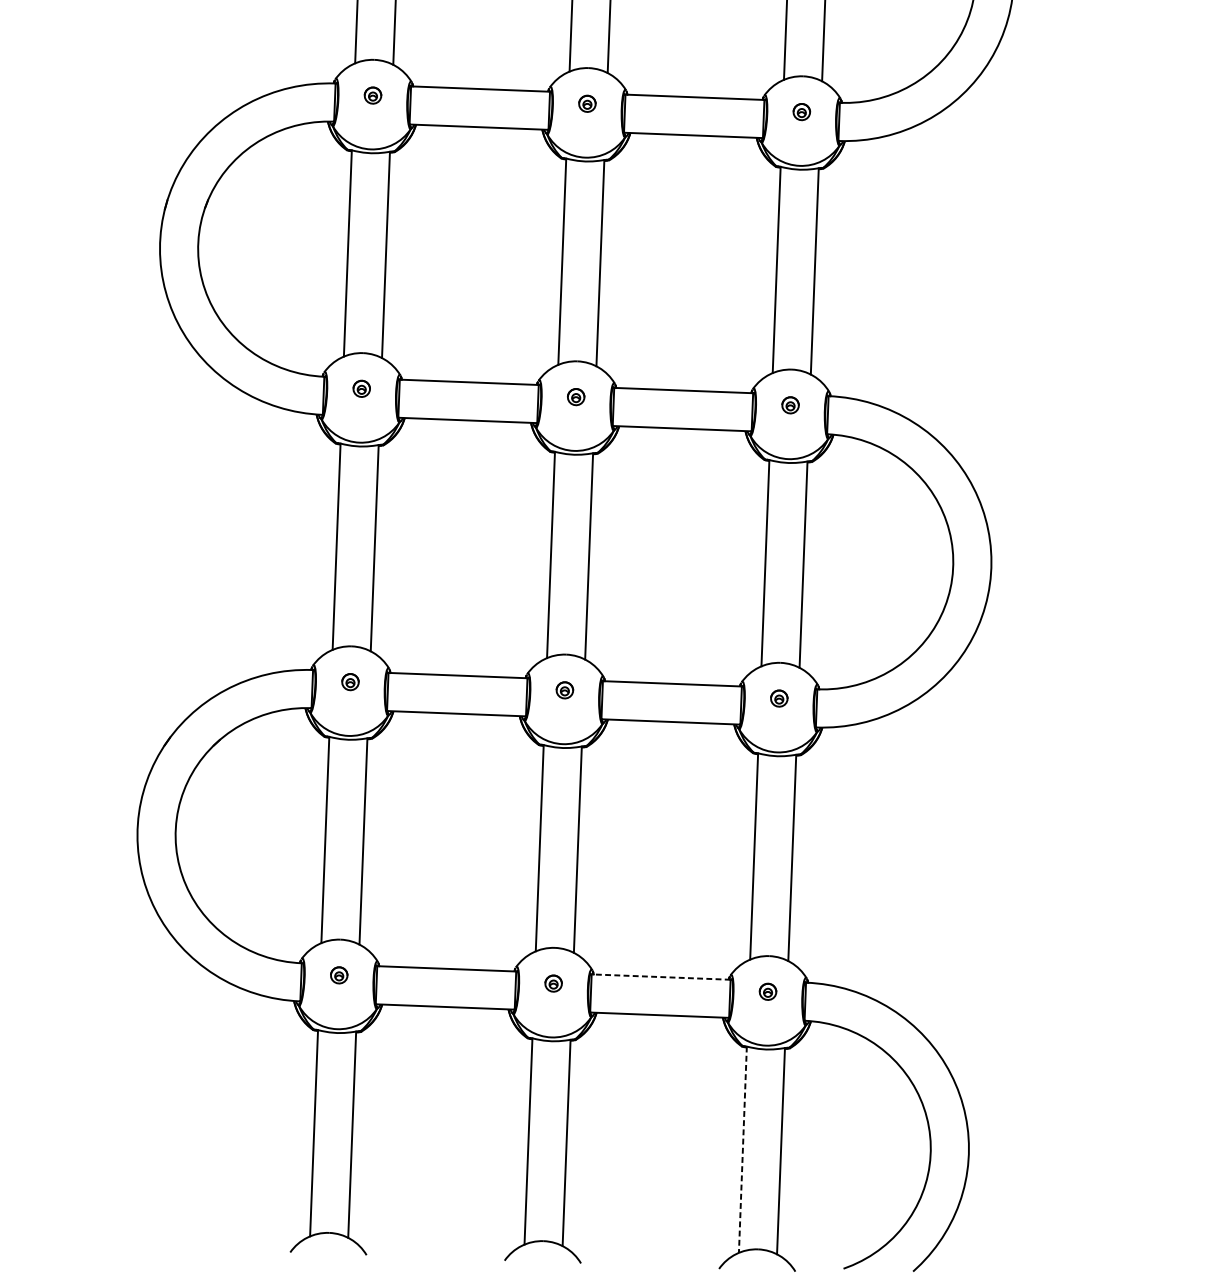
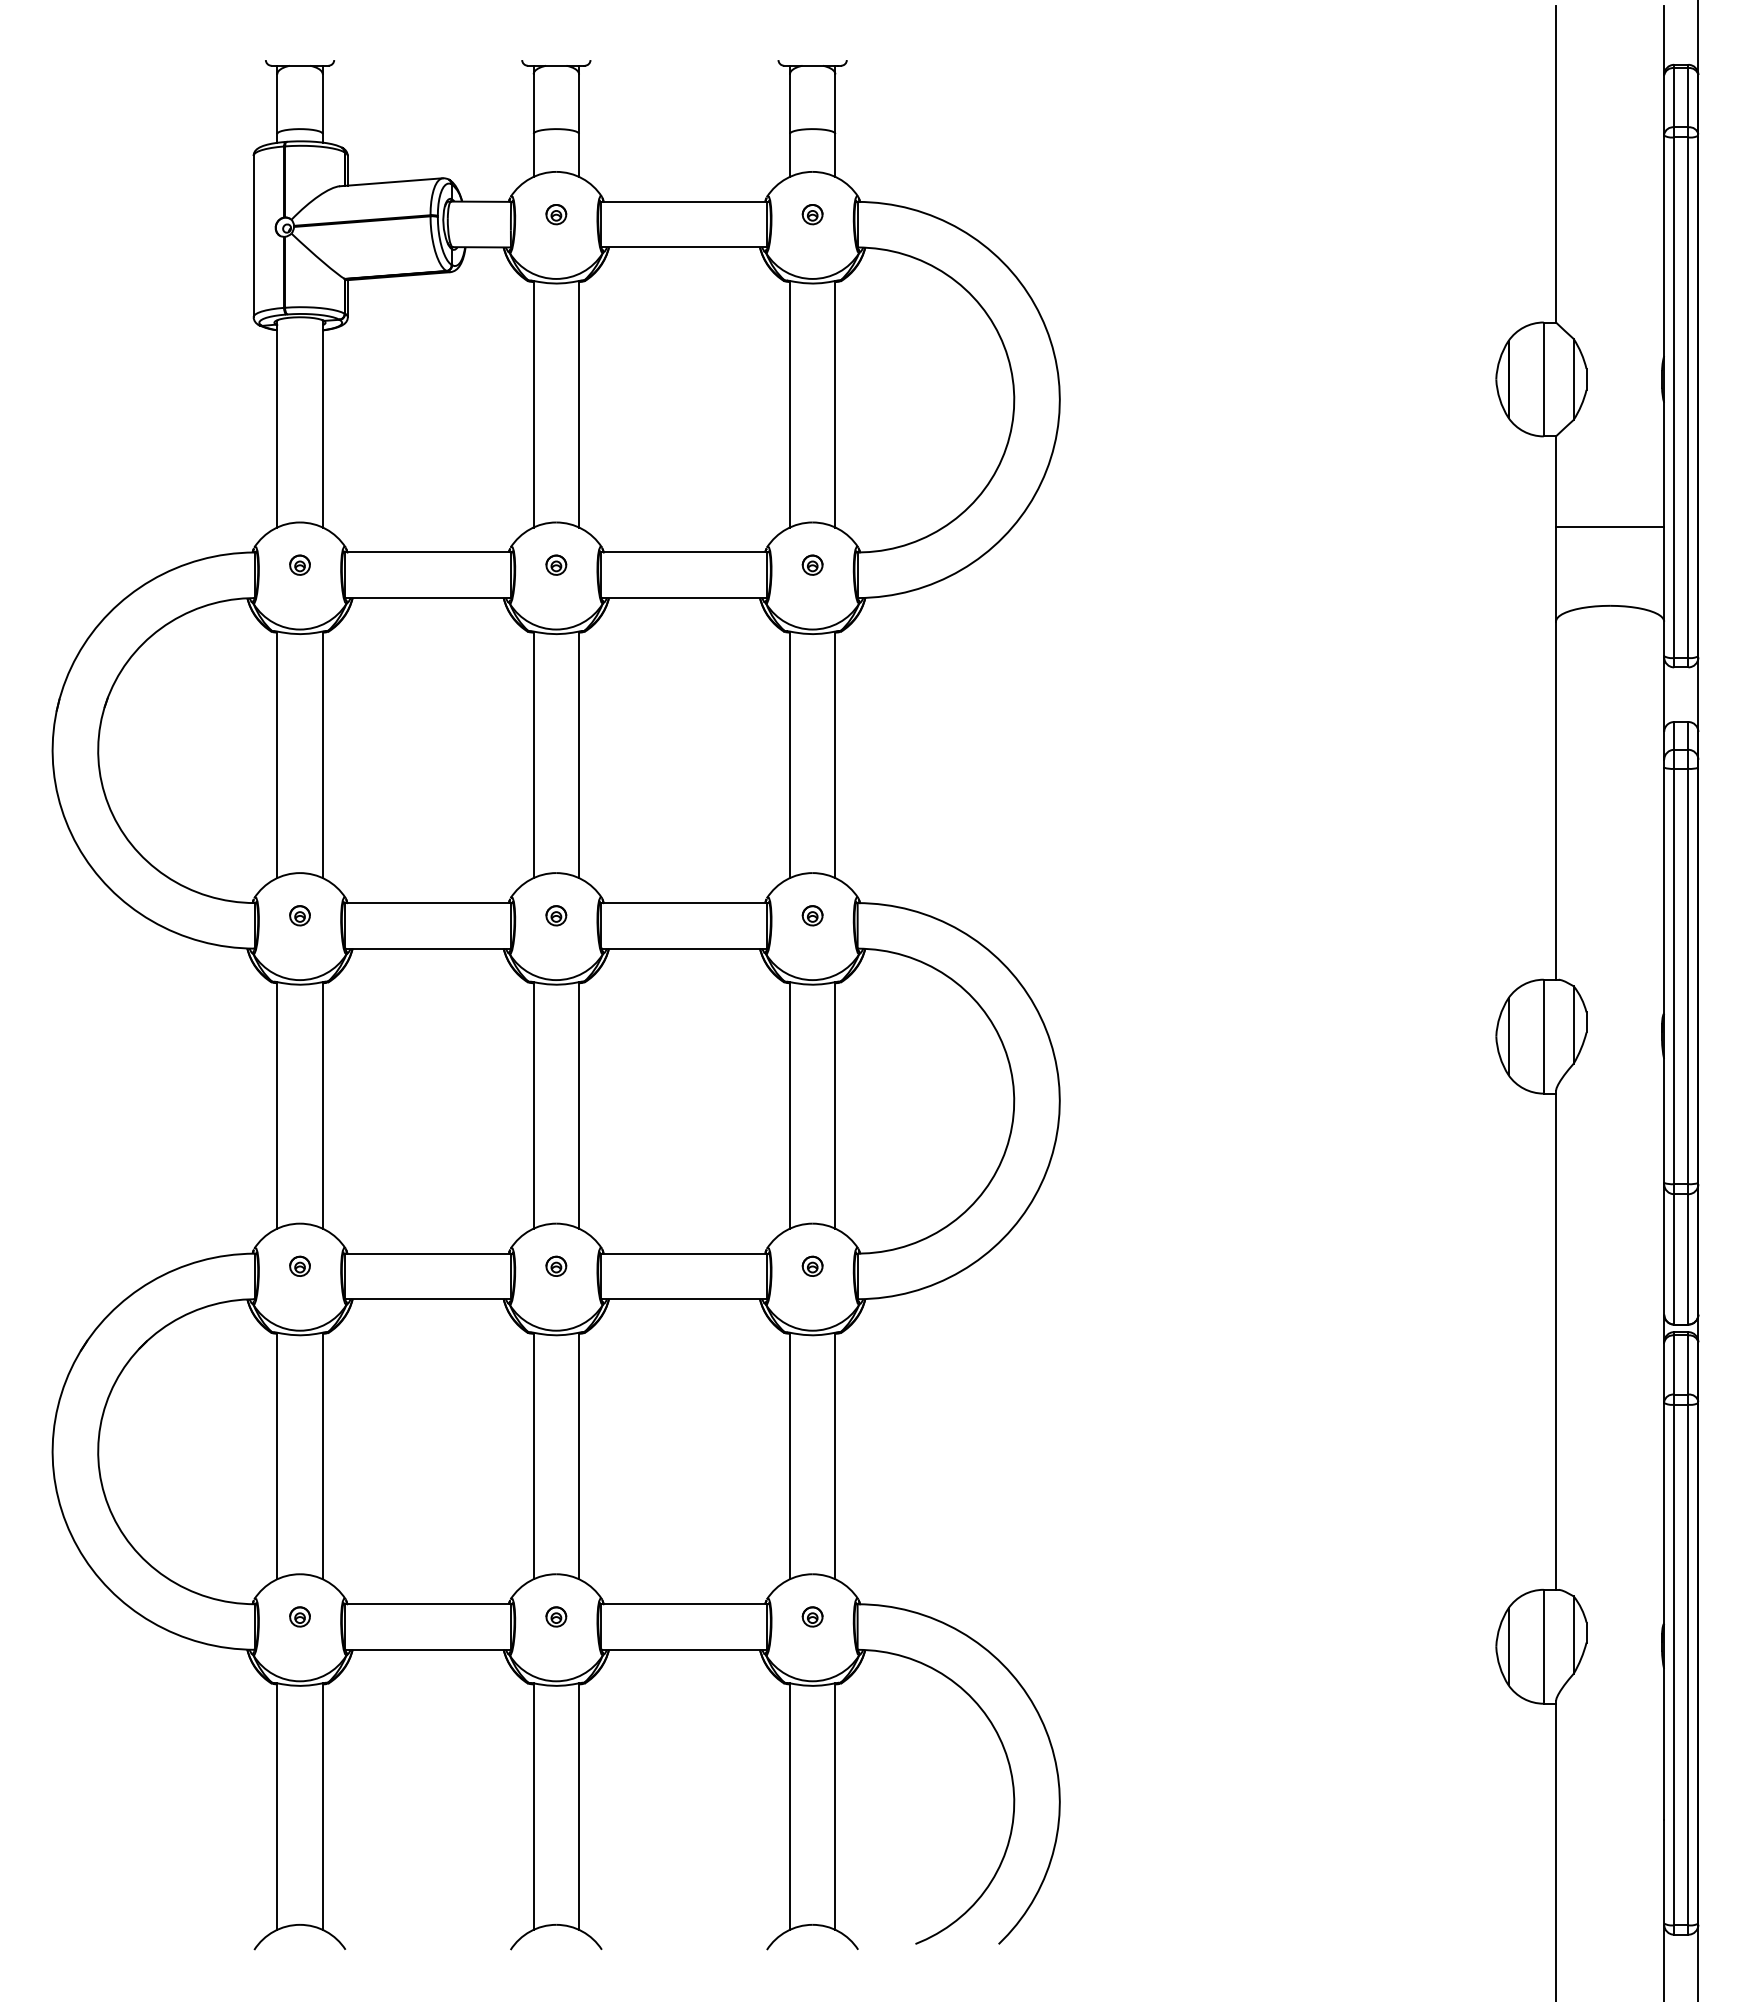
line: (660, 977) -> (683, 1604), dashed -> solid
line: (742, 1150) -> (789, 1807), dashed -> solid

